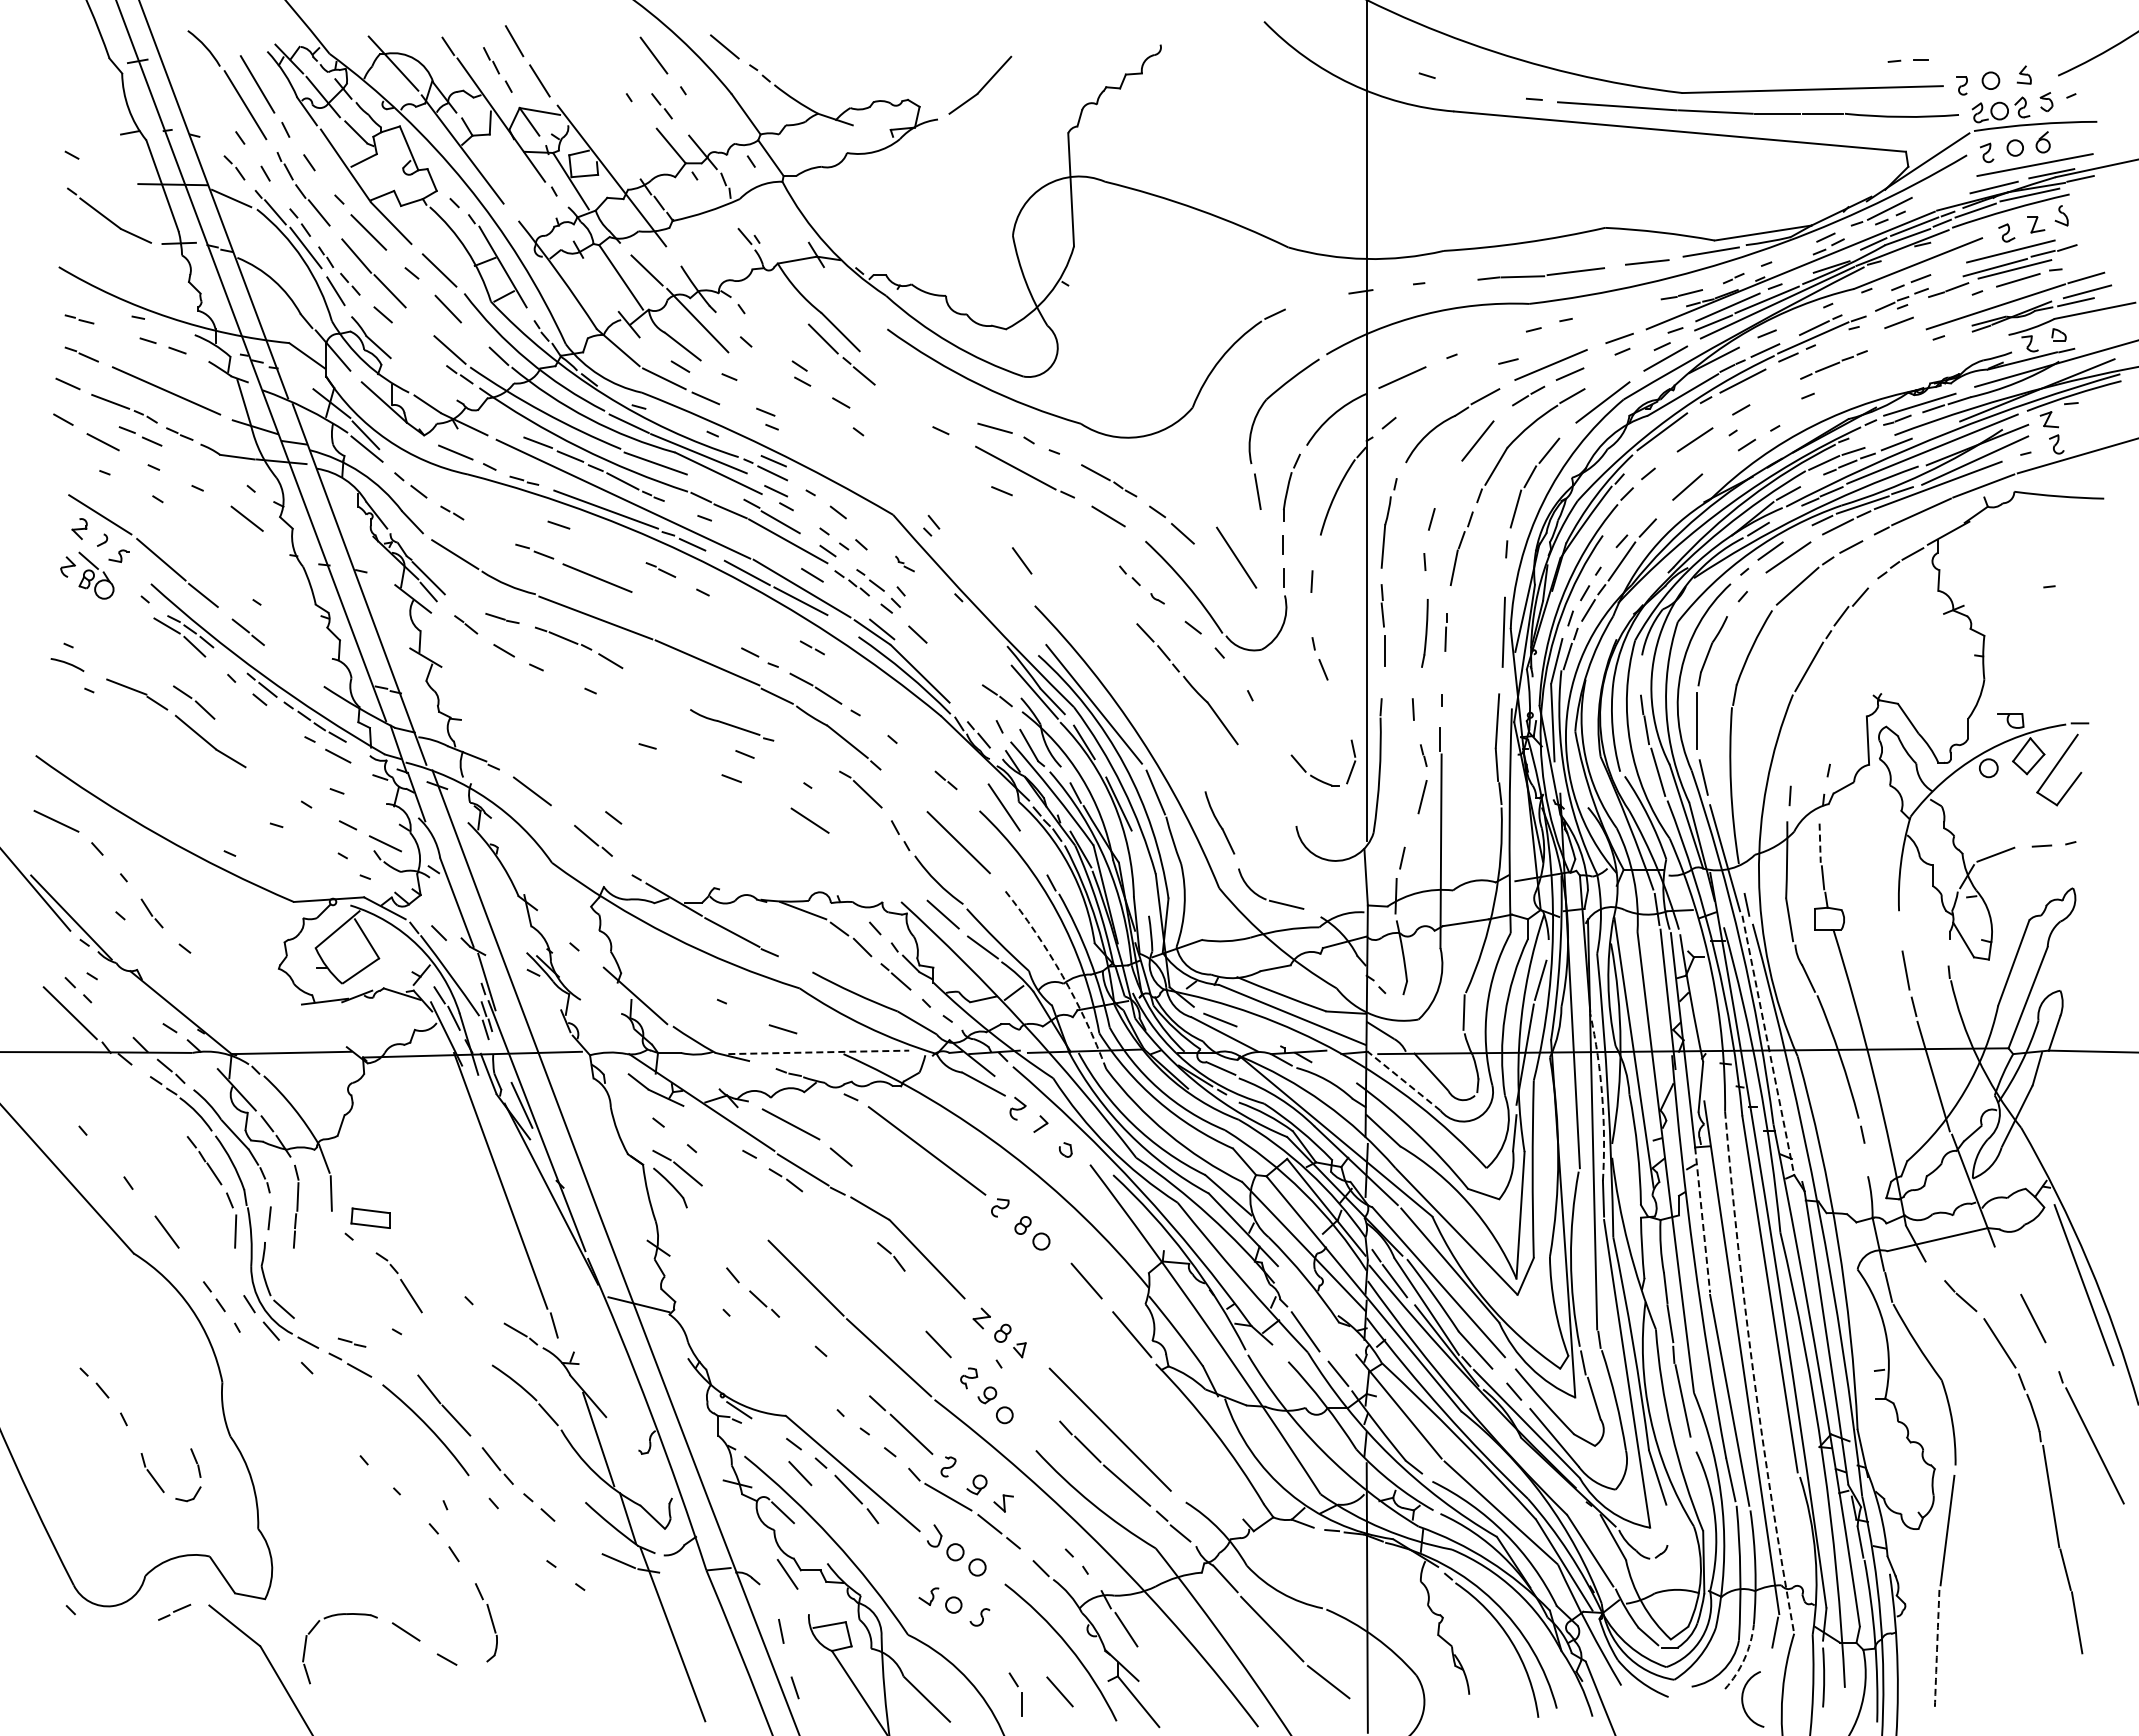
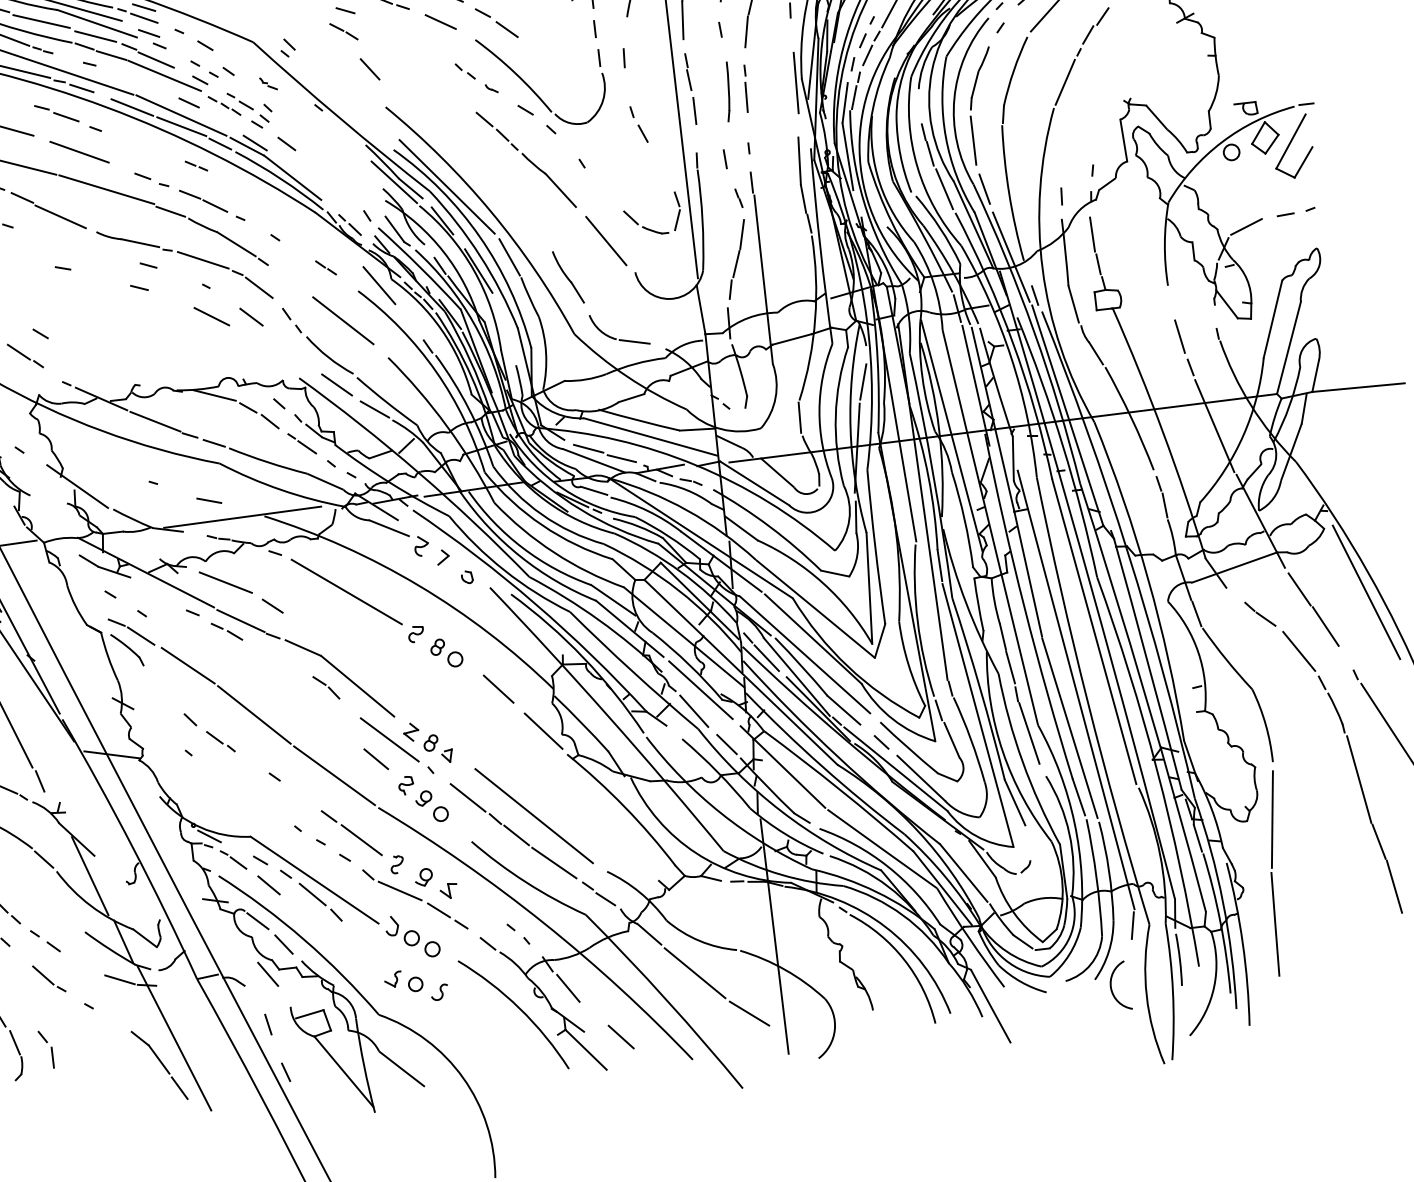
line: (714, 487) -> (95, 36), added
line: (1236, 557) -> (606, 240), moved
part: (660, 569) -> (56, 113), size x1.67
line: (681, 616) -> (79, 151), added
line: (841, 625) -> (219, 143), added
part: (1445, 632) -> (745, 89), size x1.43
line: (651, 687) -> (60, 216), added
part: (996, 695) -> (343, 31), moved
line: (807, 755) -> (202, 260), added
line: (854, 826) -> (251, 317), added
line: (1412, 829) -> (736, 263), added
line: (1820, 843) -> (1092, 234), dashed -> solid
line: (795, 964) -> (213, 443), added
arc: (1062, 975) -> (446, 425), dashed -> solid
line: (1256, 1035) -> (621, 458), added
line: (1768, 1045) -> (1067, 415), dashed -> solid
line: (819, 1052) -> (243, 517), dashed -> solid
part: (1331, 1070) -> (690, 481), added
line: (1404, 1081) -> (755, 483), dashed -> solid
arc: (1602, 1096) -> (928, 476), dashed -> solid
line: (1866, 1159) -> (1164, 504), added
line: (737, 1213) -> (188, 665), added
line: (1702, 1220) -> (1028, 574), dashed -> solid
line: (2008, 1272) -> (1299, 588), added
line: (1315, 1308) -> (700, 690), added
line: (956, 1324) -> (389, 740), added
arc: (1753, 1373) -> (1087, 702), dashed -> solid
line: (1037, 1400) -> (467, 798), added
part: (763, 1439) -> (233, 859), added
line: (809, 1542) -> (283, 944), added
line: (532, 1545) -> (43, 974), added
arc: (1937, 1649) -> (1275, 924), dashed -> solid
arc: (1744, 1659) -> (1108, 952), dashed -> solid
part: (652, 1663) -> (159, 1065), added
line: (1059, 1691) -> (620, 1036), moved
part: (1015, 1694) -> (45, 1049), moved

